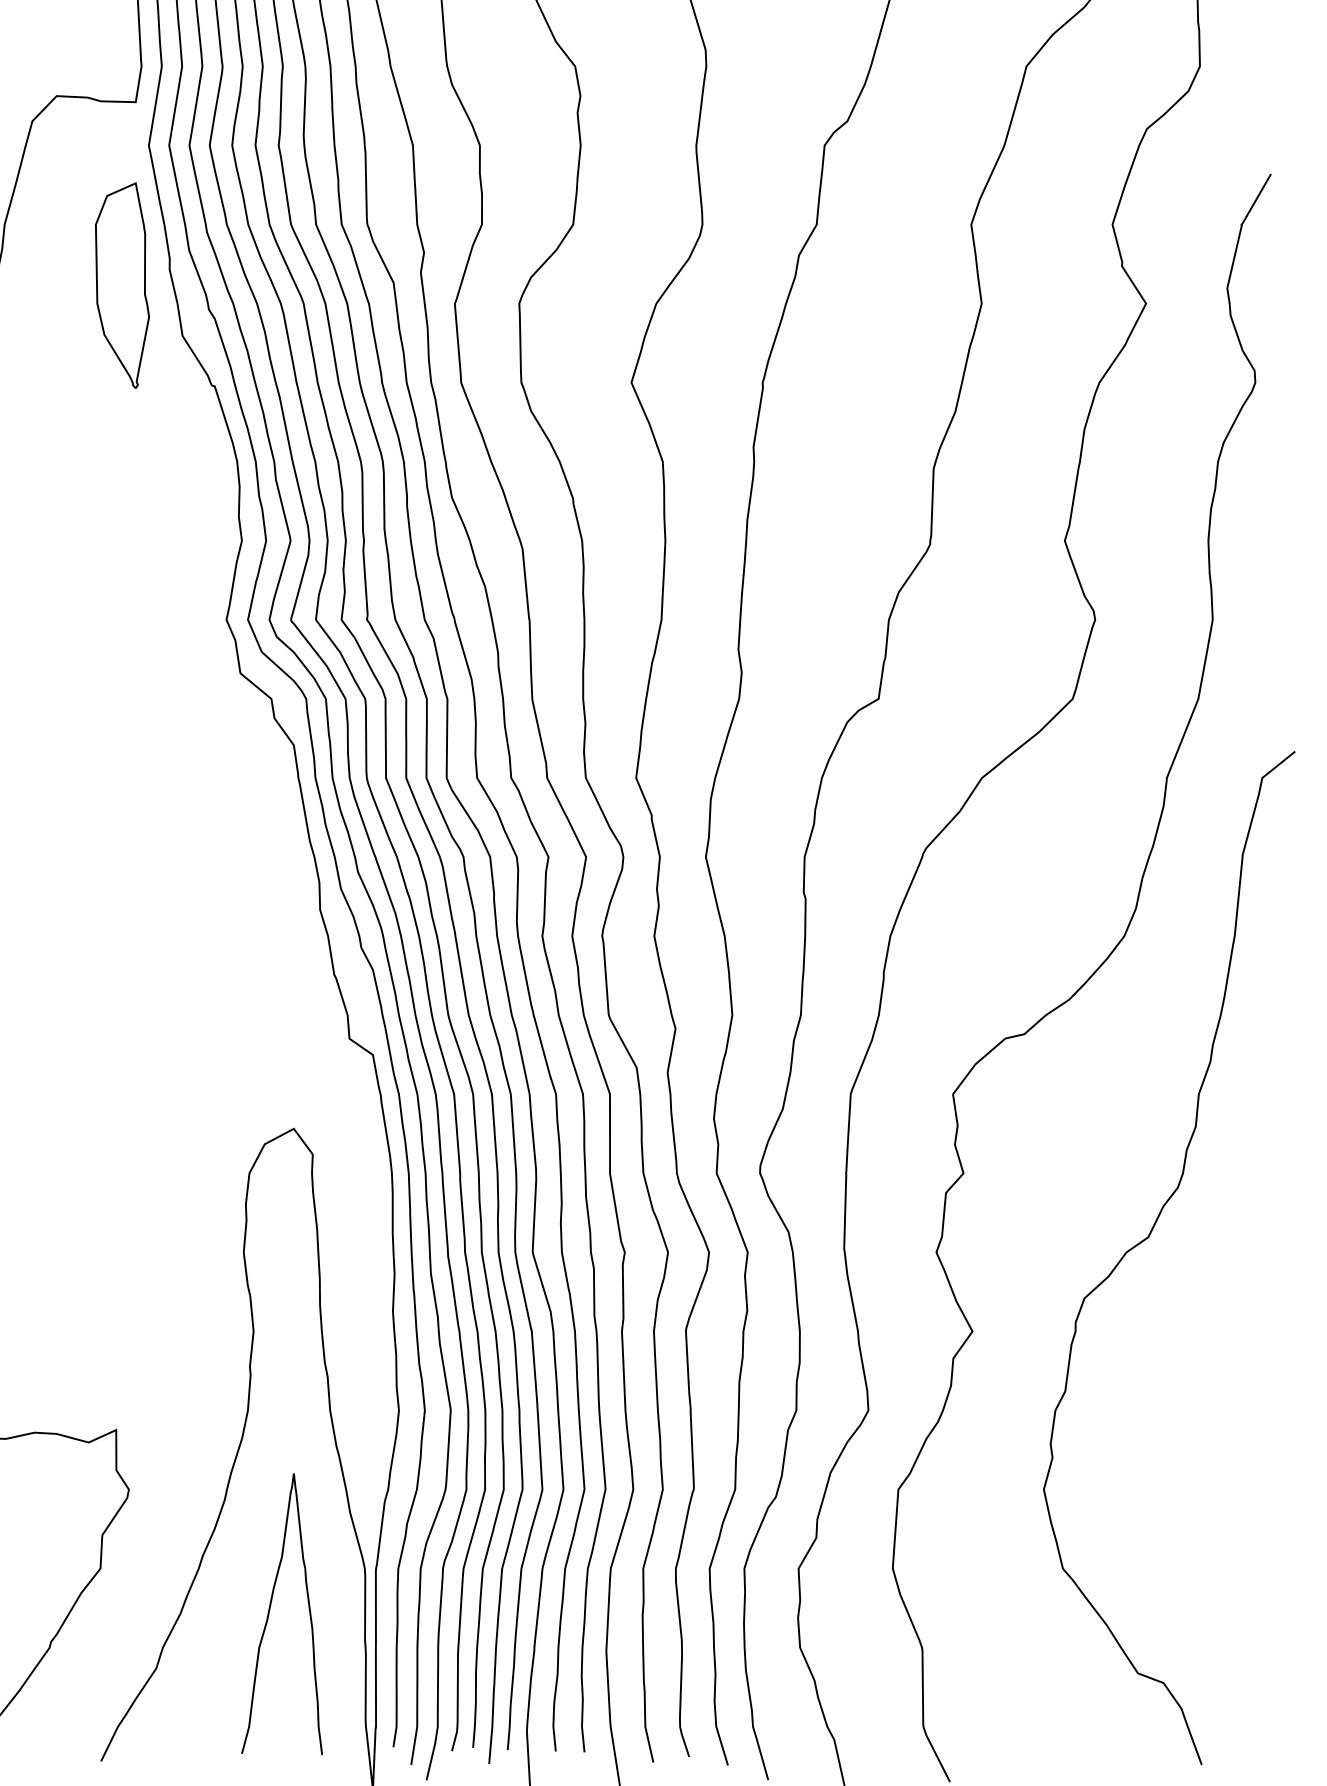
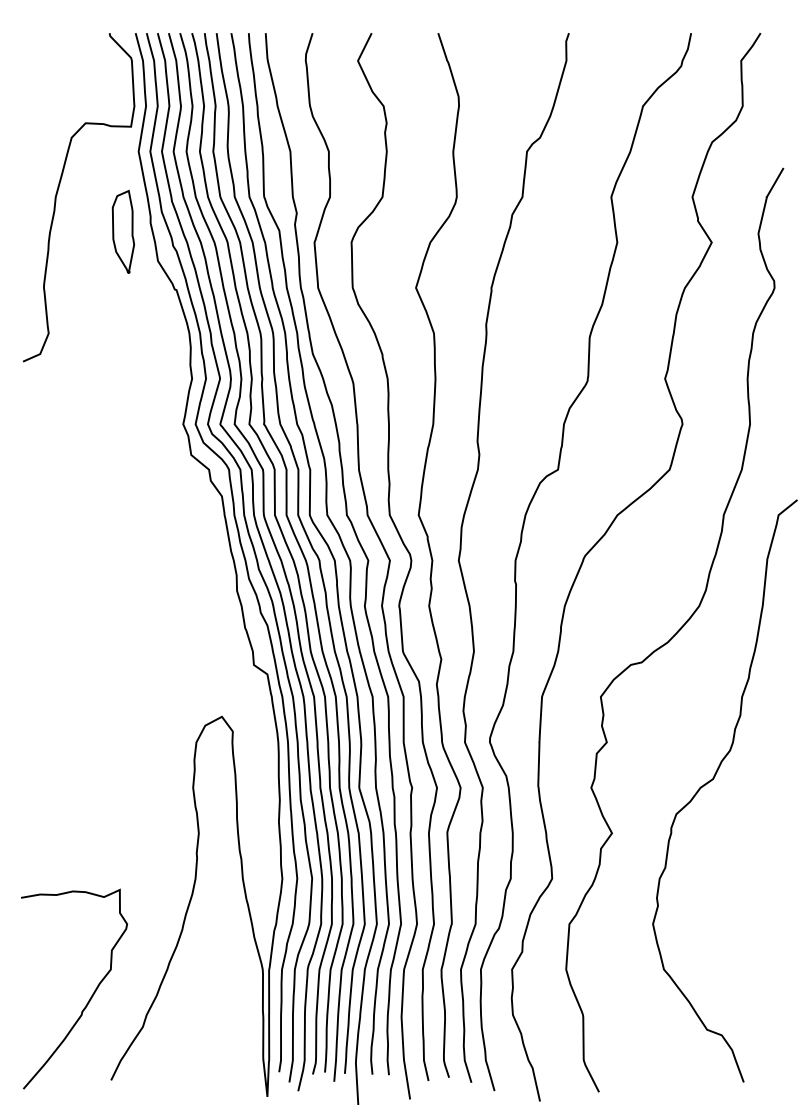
part: (122, 284) -> (123, 231), size x0.7
curve: (270, 1613) -> (208, 995), removed

